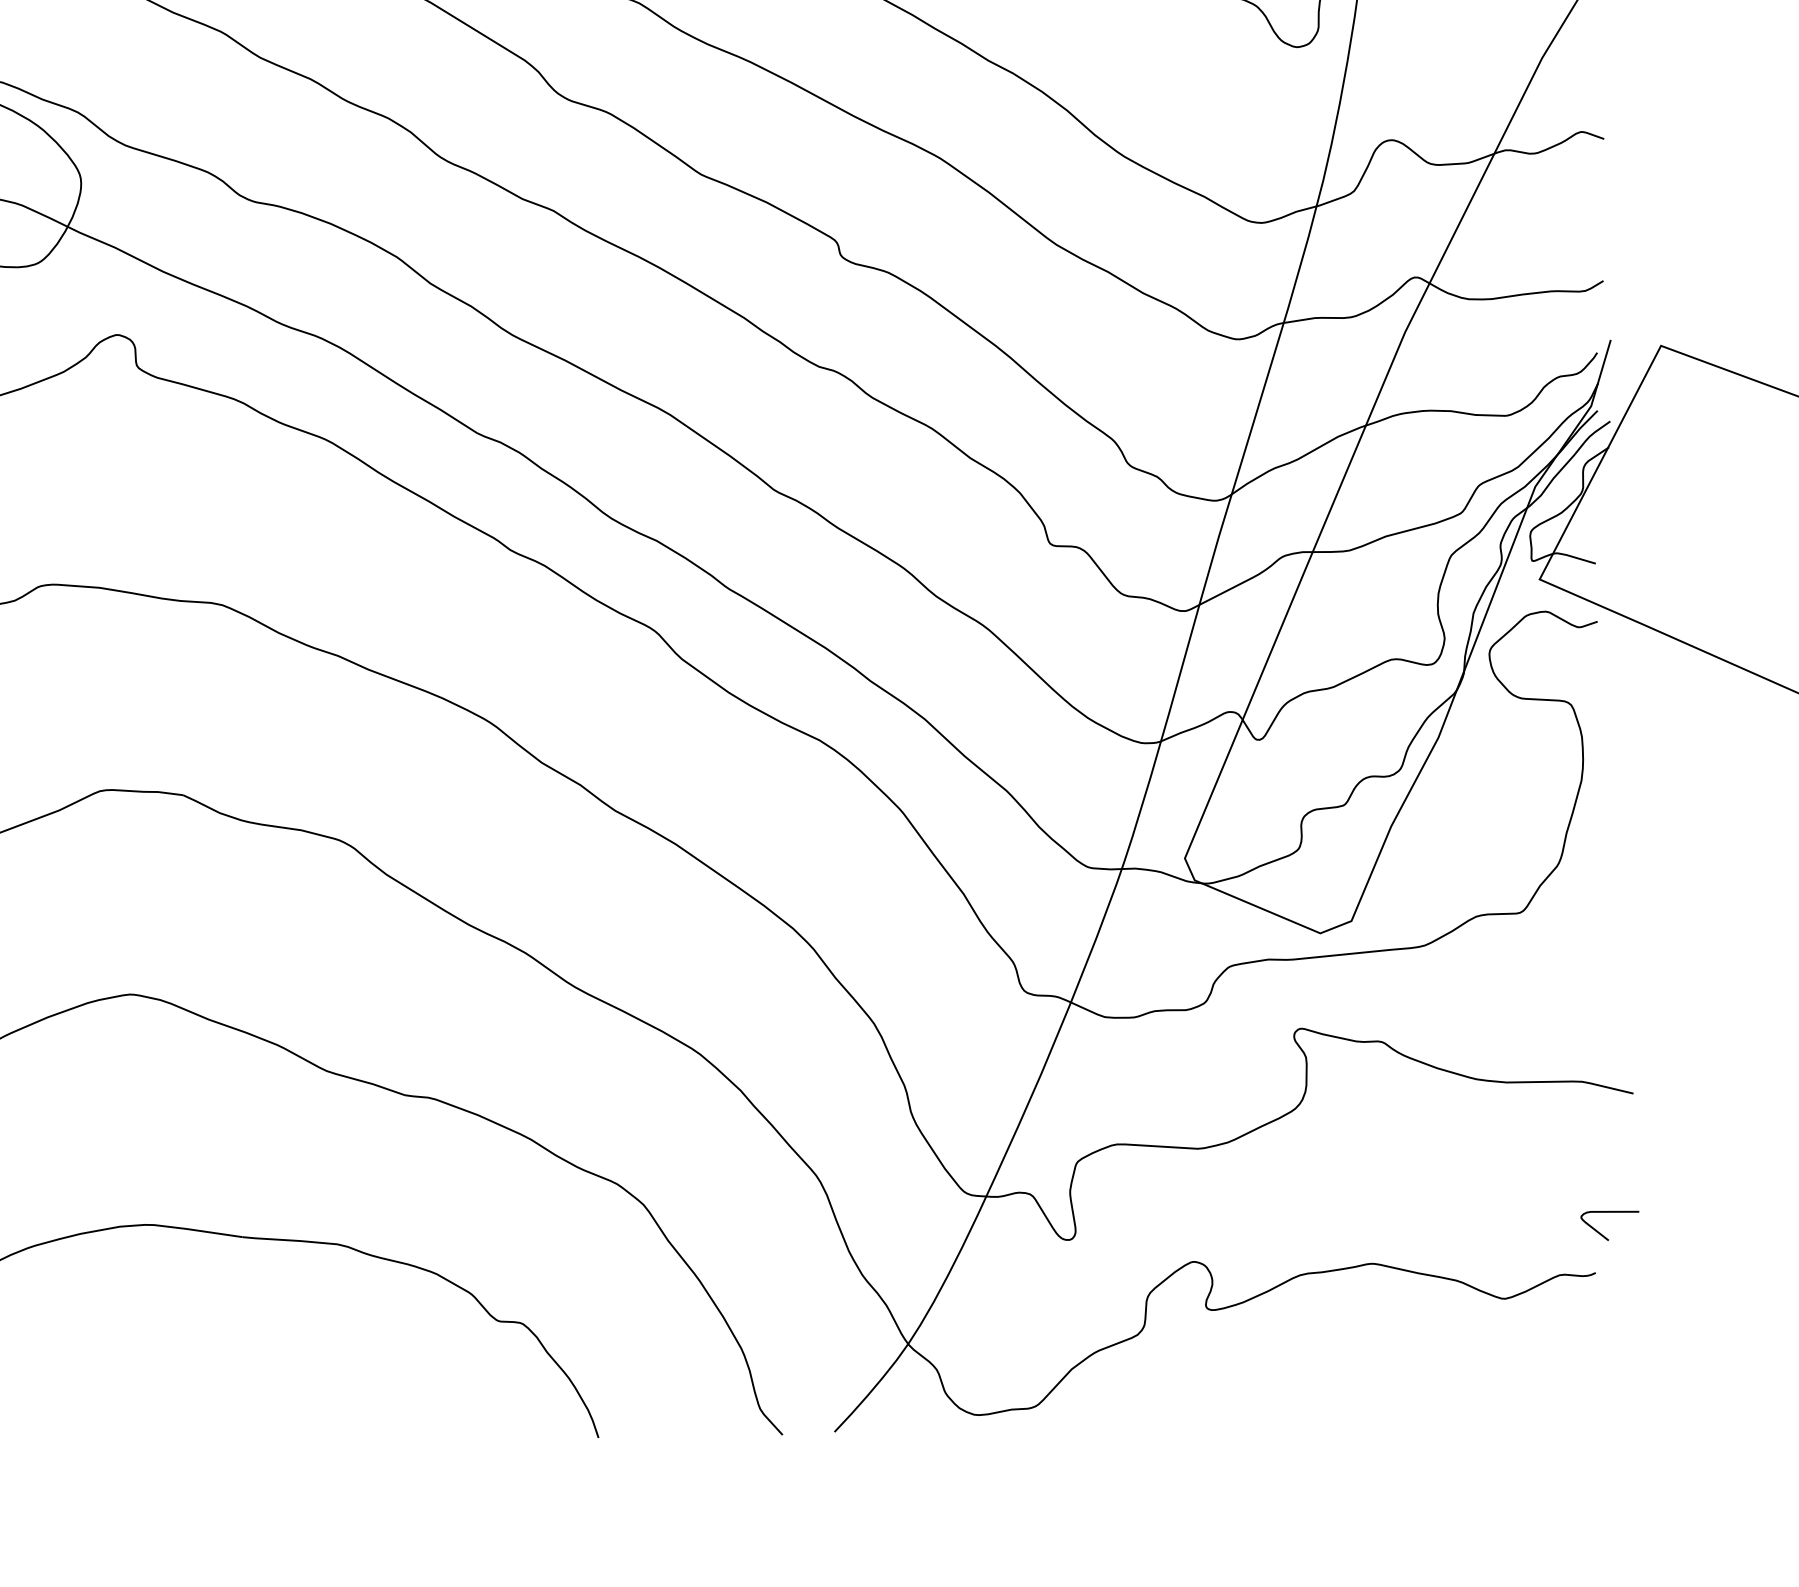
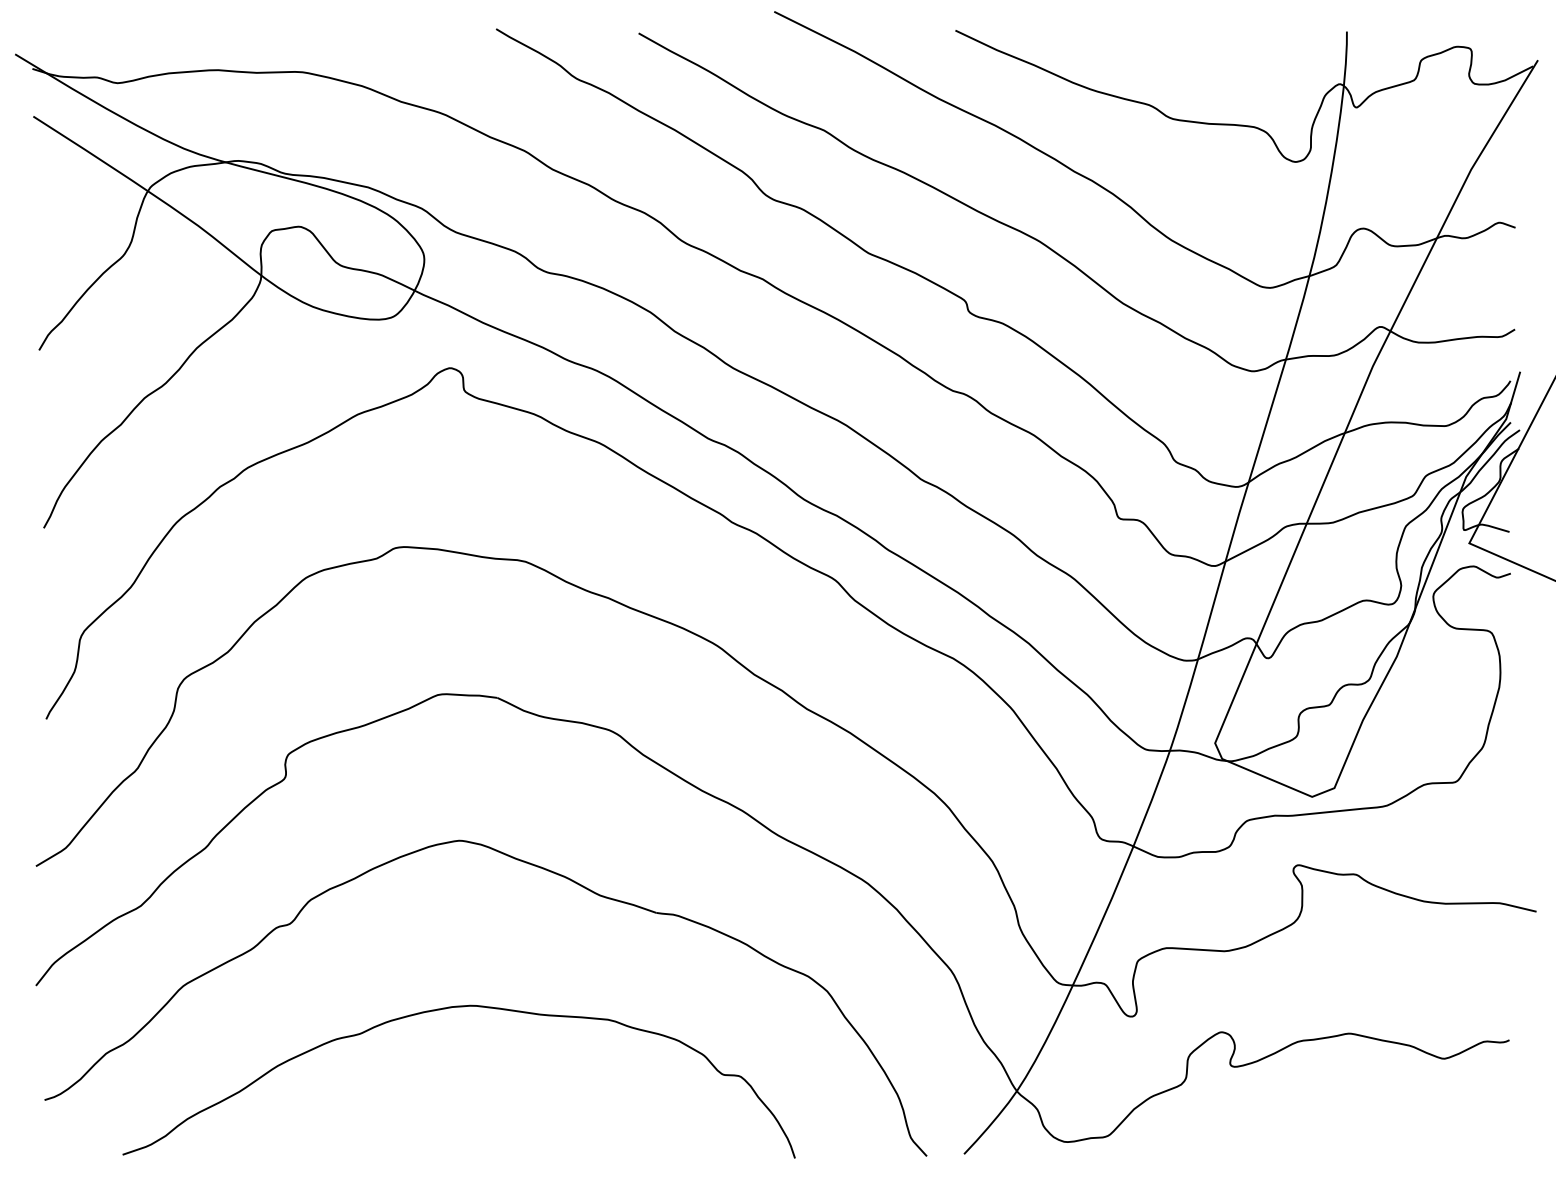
curve: (1601, 1232) -> (1513, 1011), removed

